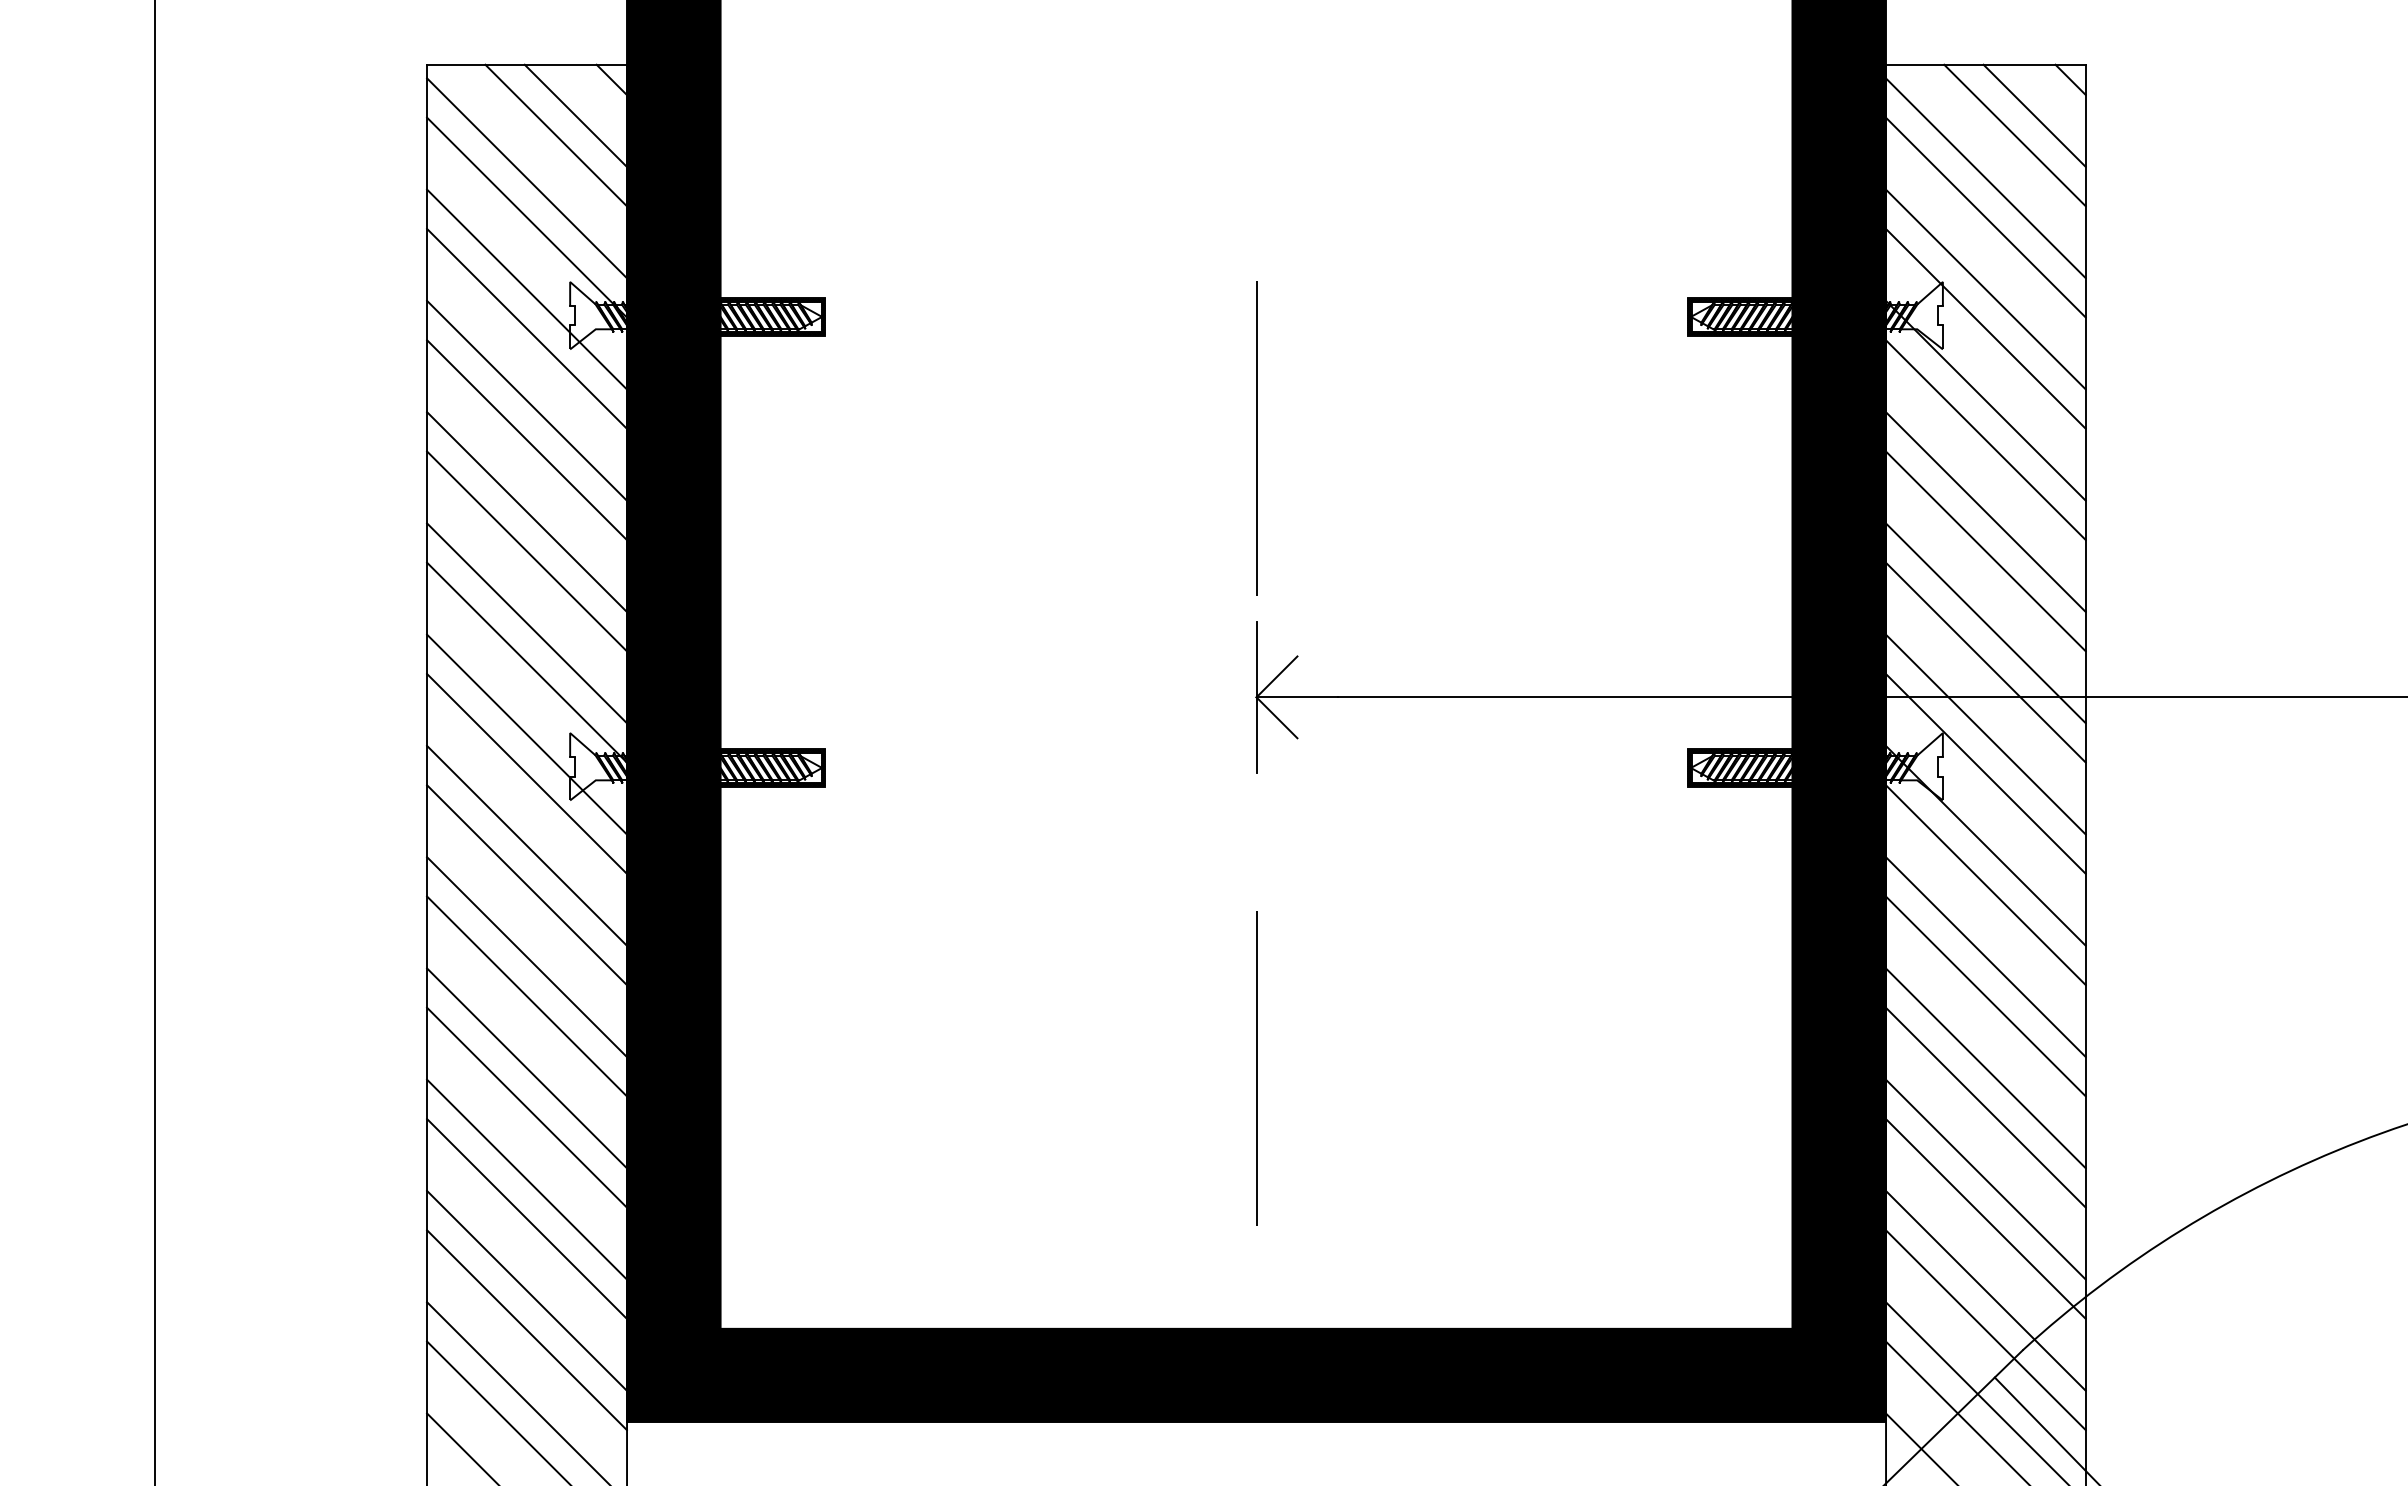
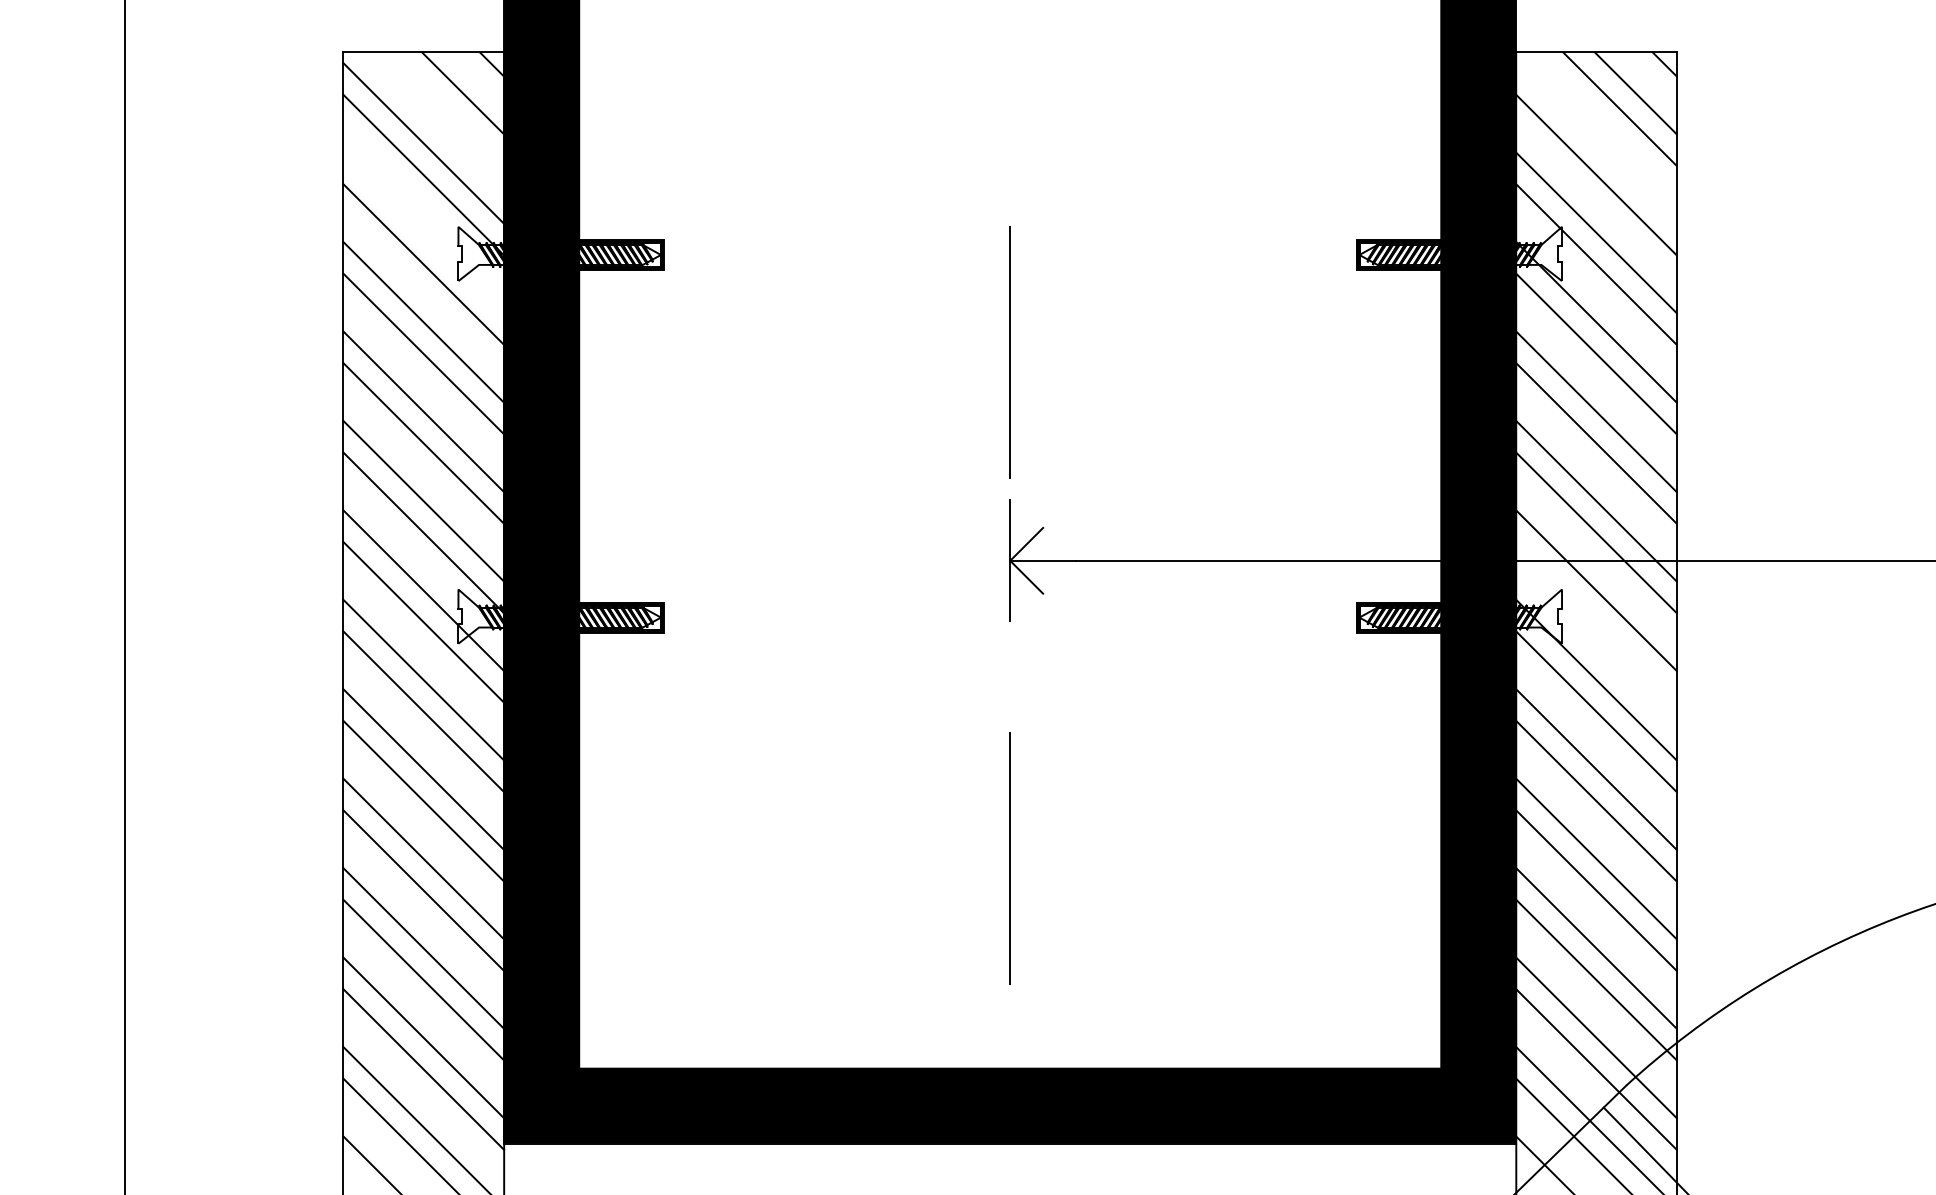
line: (555, 135) -> (446, 109), removed
line: (1985, 178) -> (1596, 143), removed
line: (526, 289) -> (423, 232), removed
line: (1985, 773) -> (1596, 622), removed

